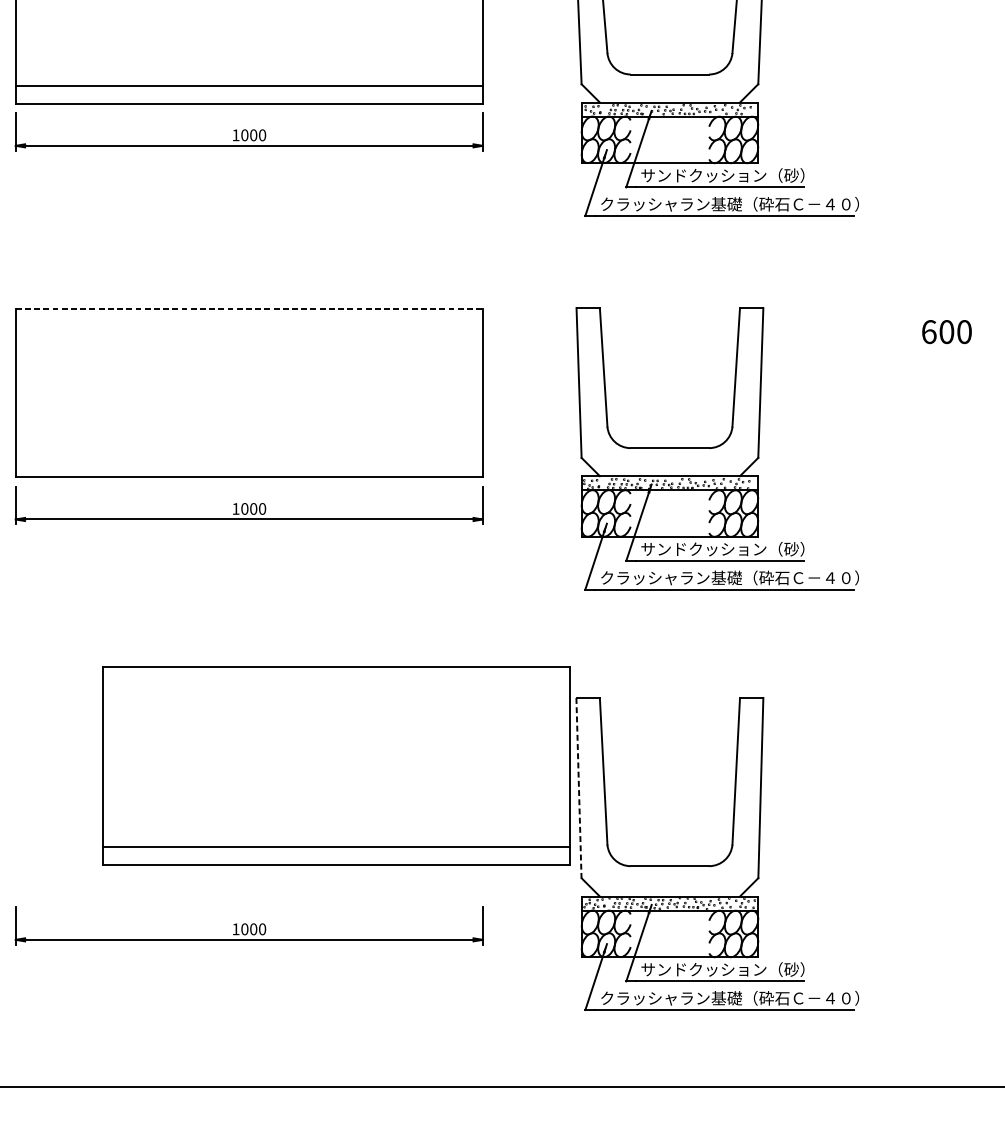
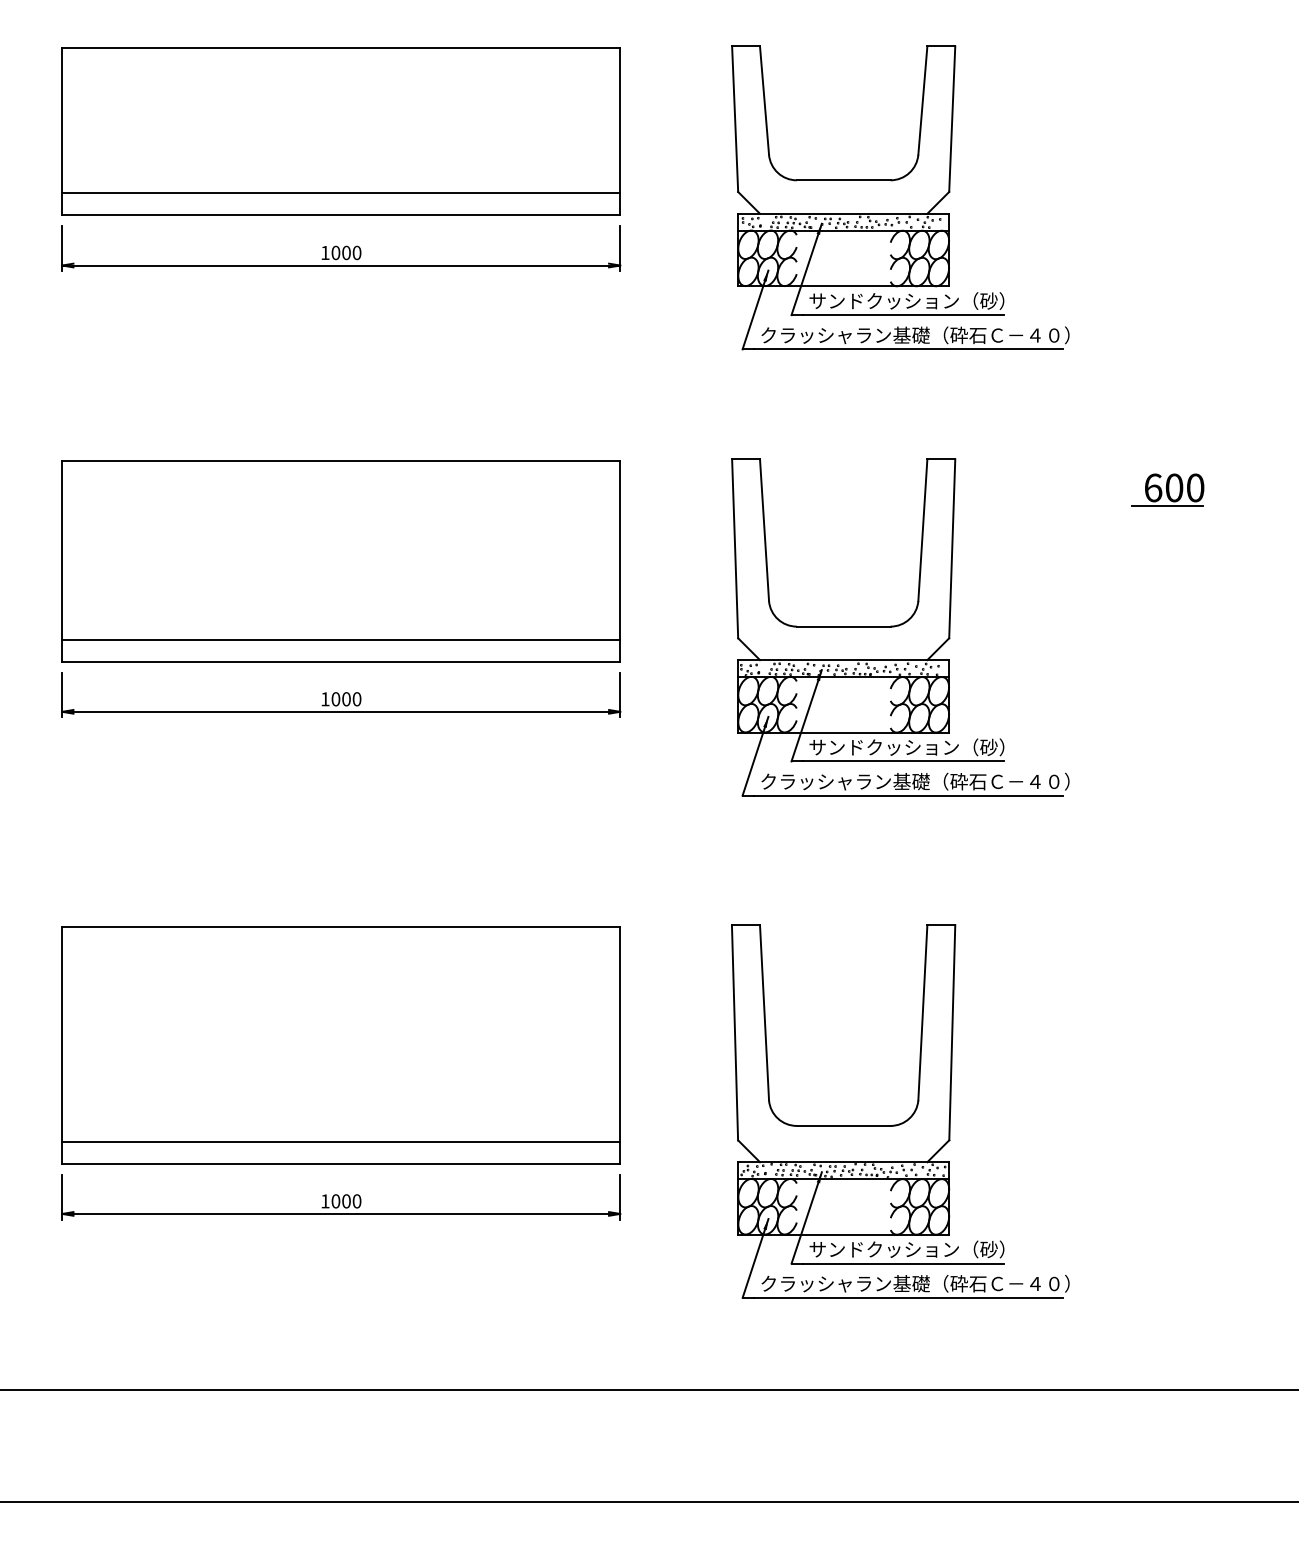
line: (249, 309) -> (341, 460), dashed -> solid
line: (941, 347) -> (1167, 506), added
line: (249, 458) -> (341, 639), added
part: (335, 766) -> (340, 1045), moved
line: (579, 787) -> (735, 1032), dashed -> solid

